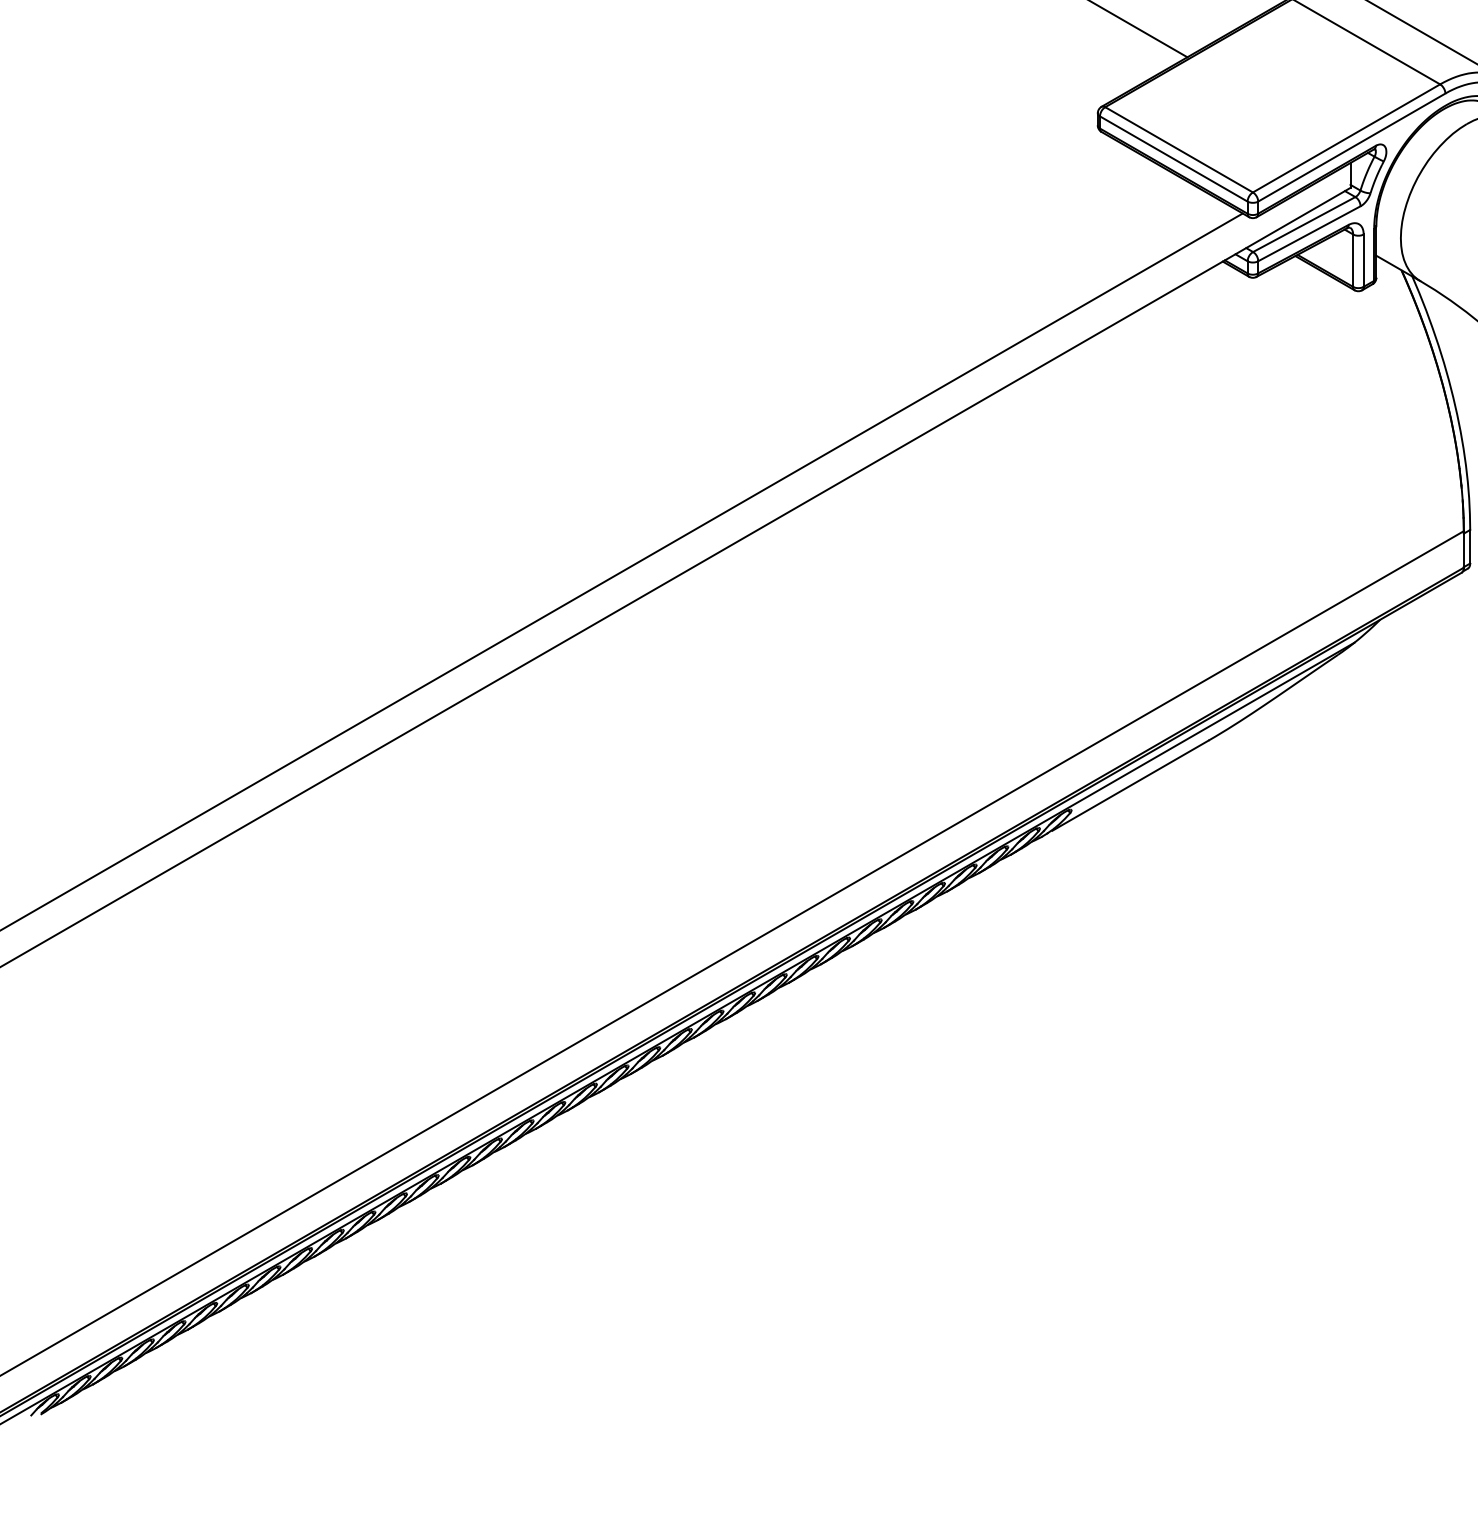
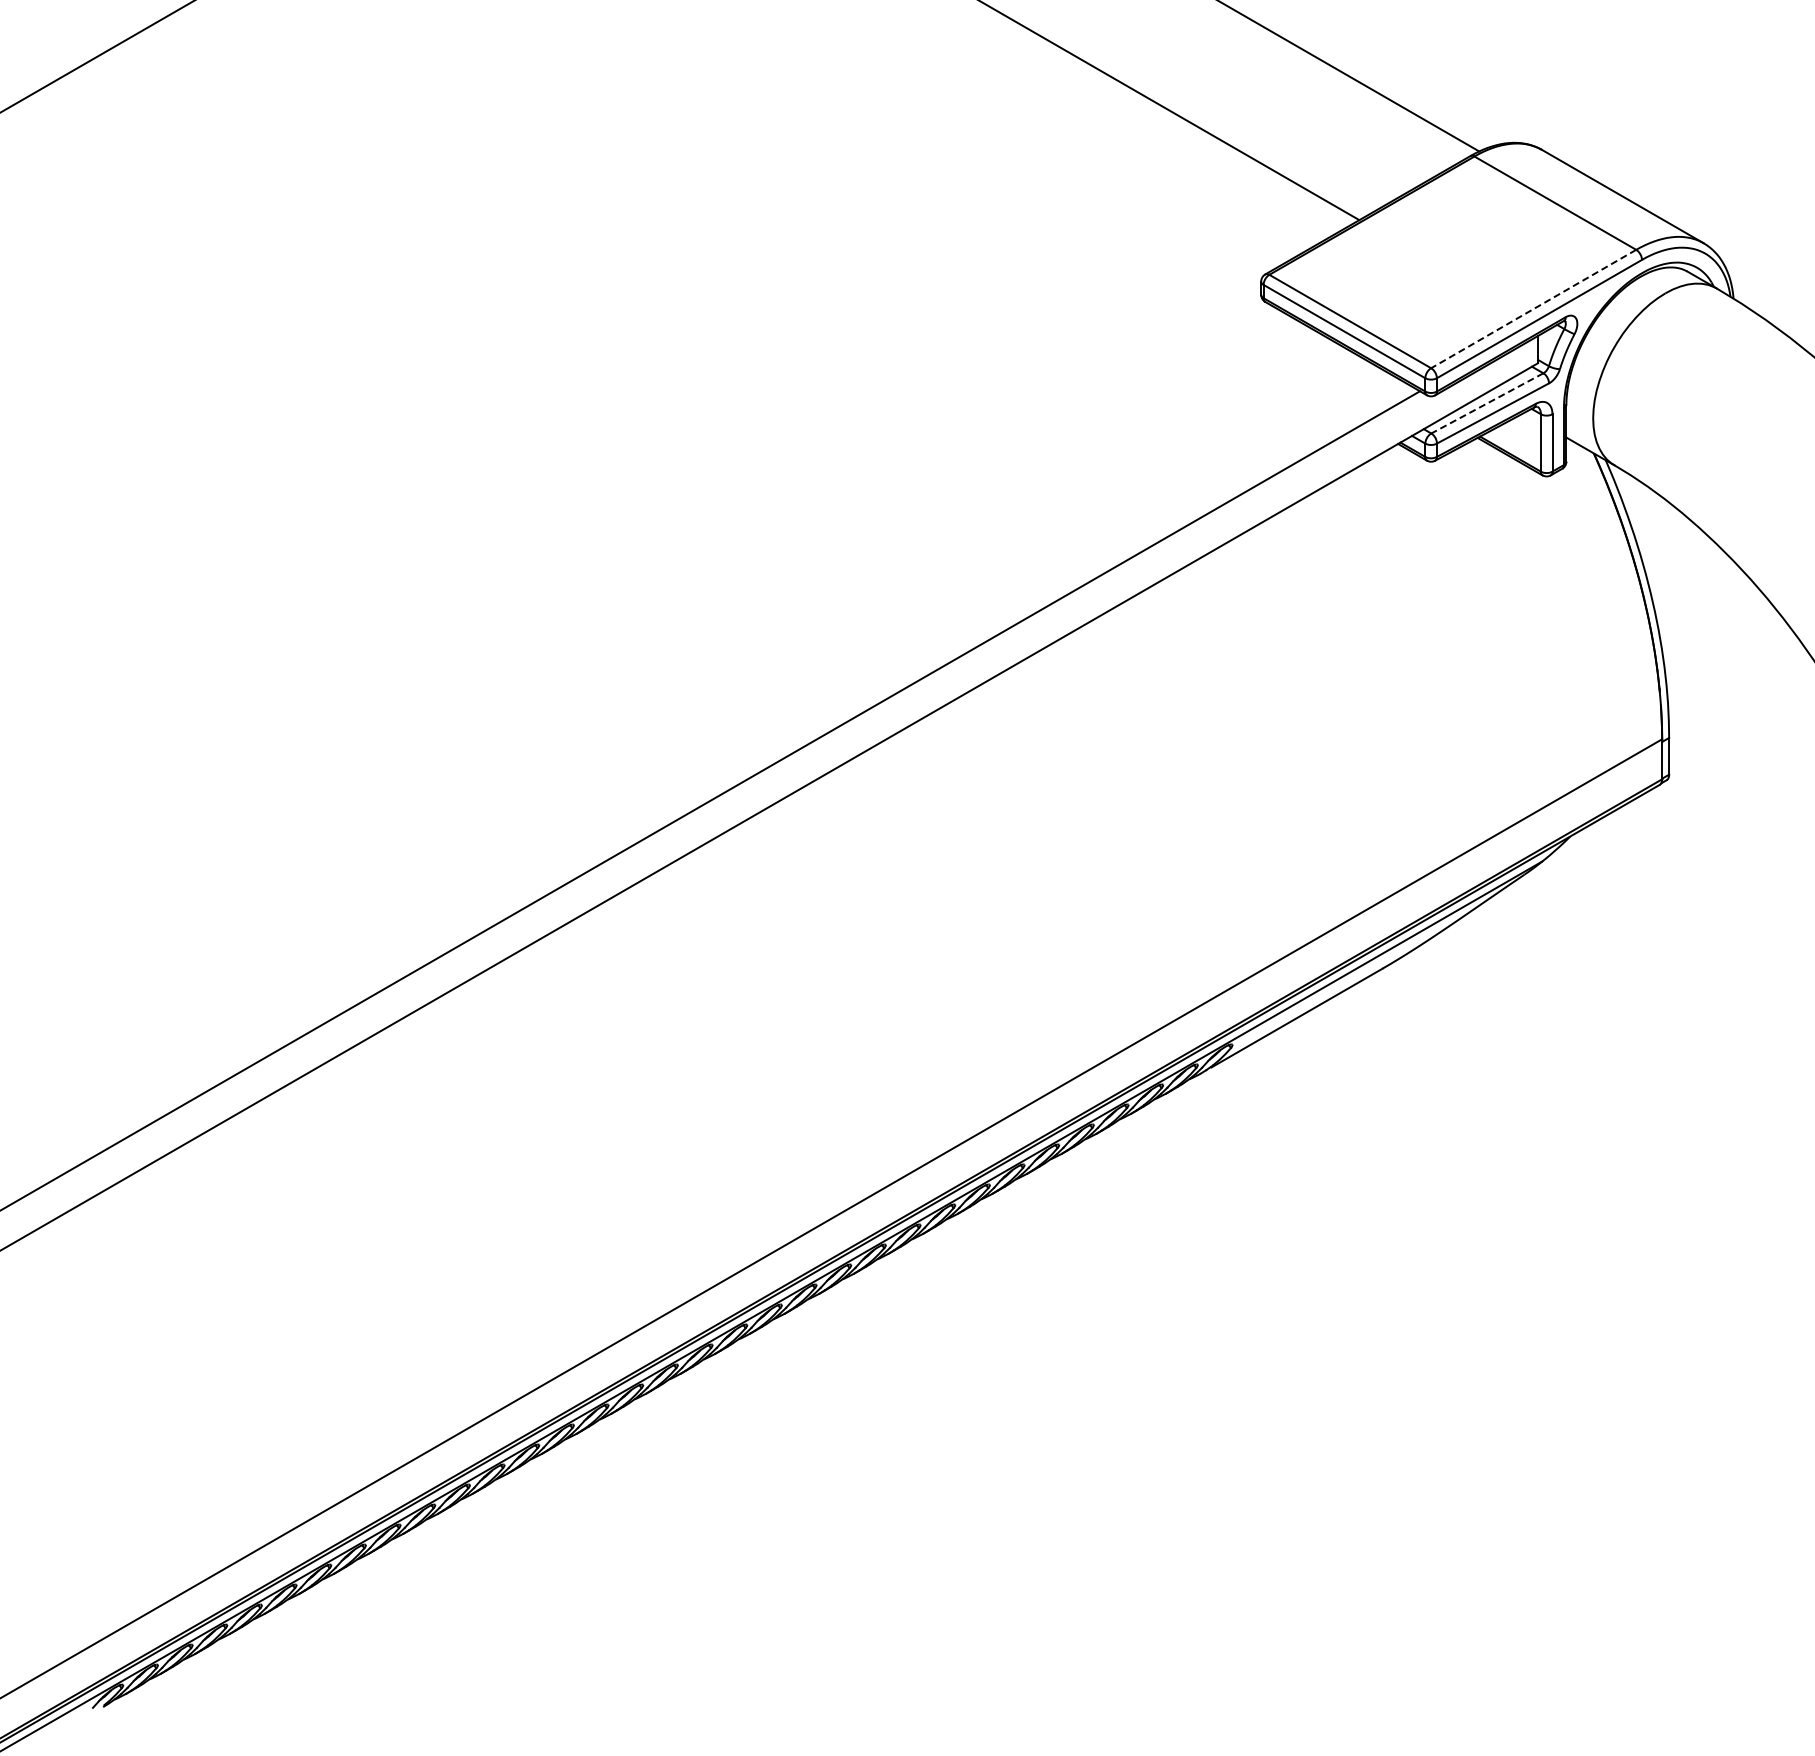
line: (1346, 138) -> (1533, 309), solid -> dashed
line: (1304, 224) -> (1487, 403), solid -> dashed

